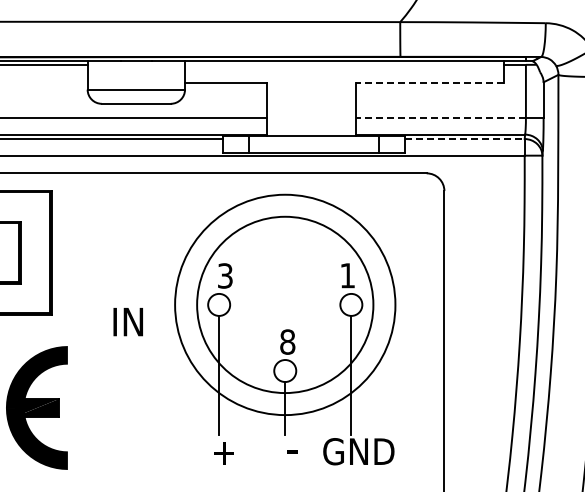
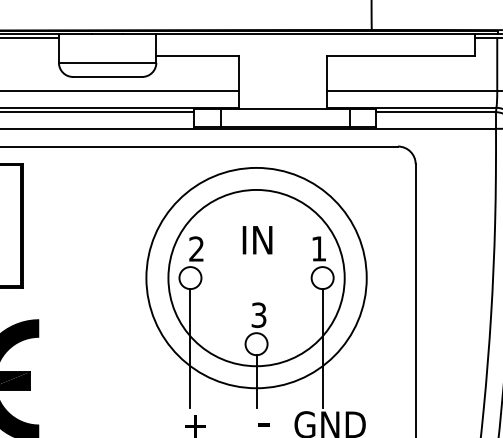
line: (429, 82) -> (400, 55), dashed -> solid
line: (440, 117) -> (411, 90), dashed -> solid
line: (464, 139) -> (435, 112), dashed -> solid
text: (225, 275) -> (196, 248), 3 -> 2
text: (127, 322) -> (256, 240), moved
text: (287, 341) -> (258, 314), 8 -> 3

